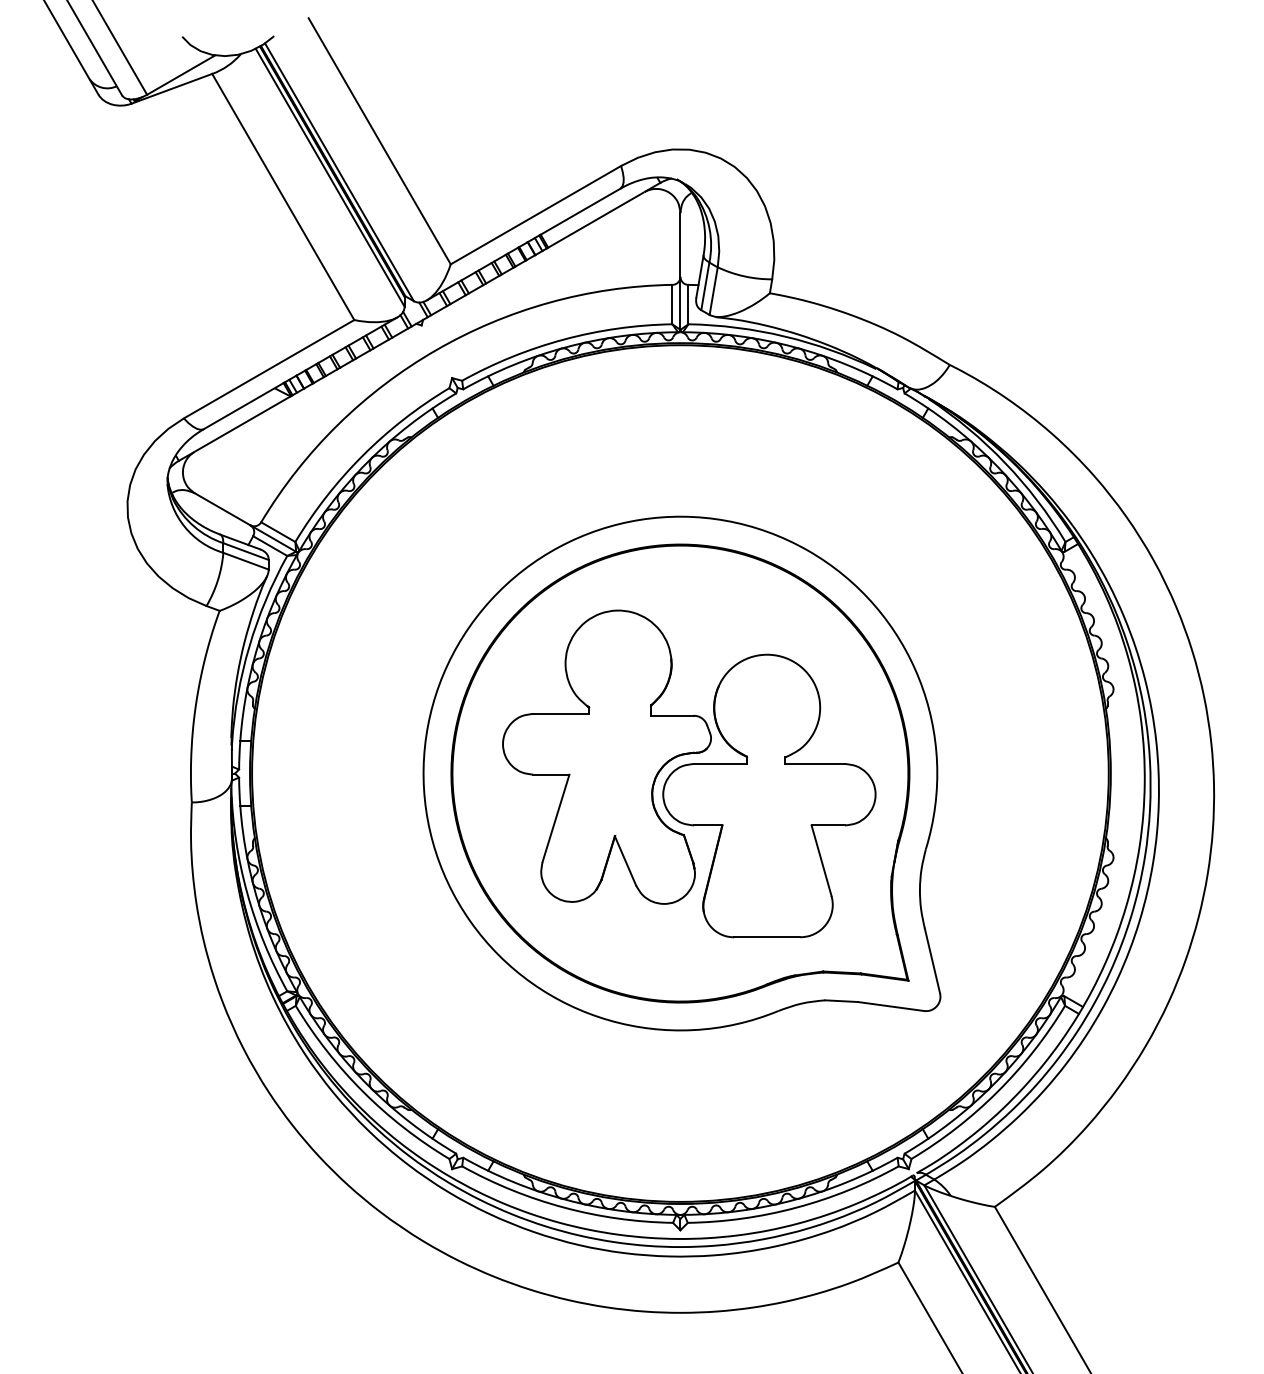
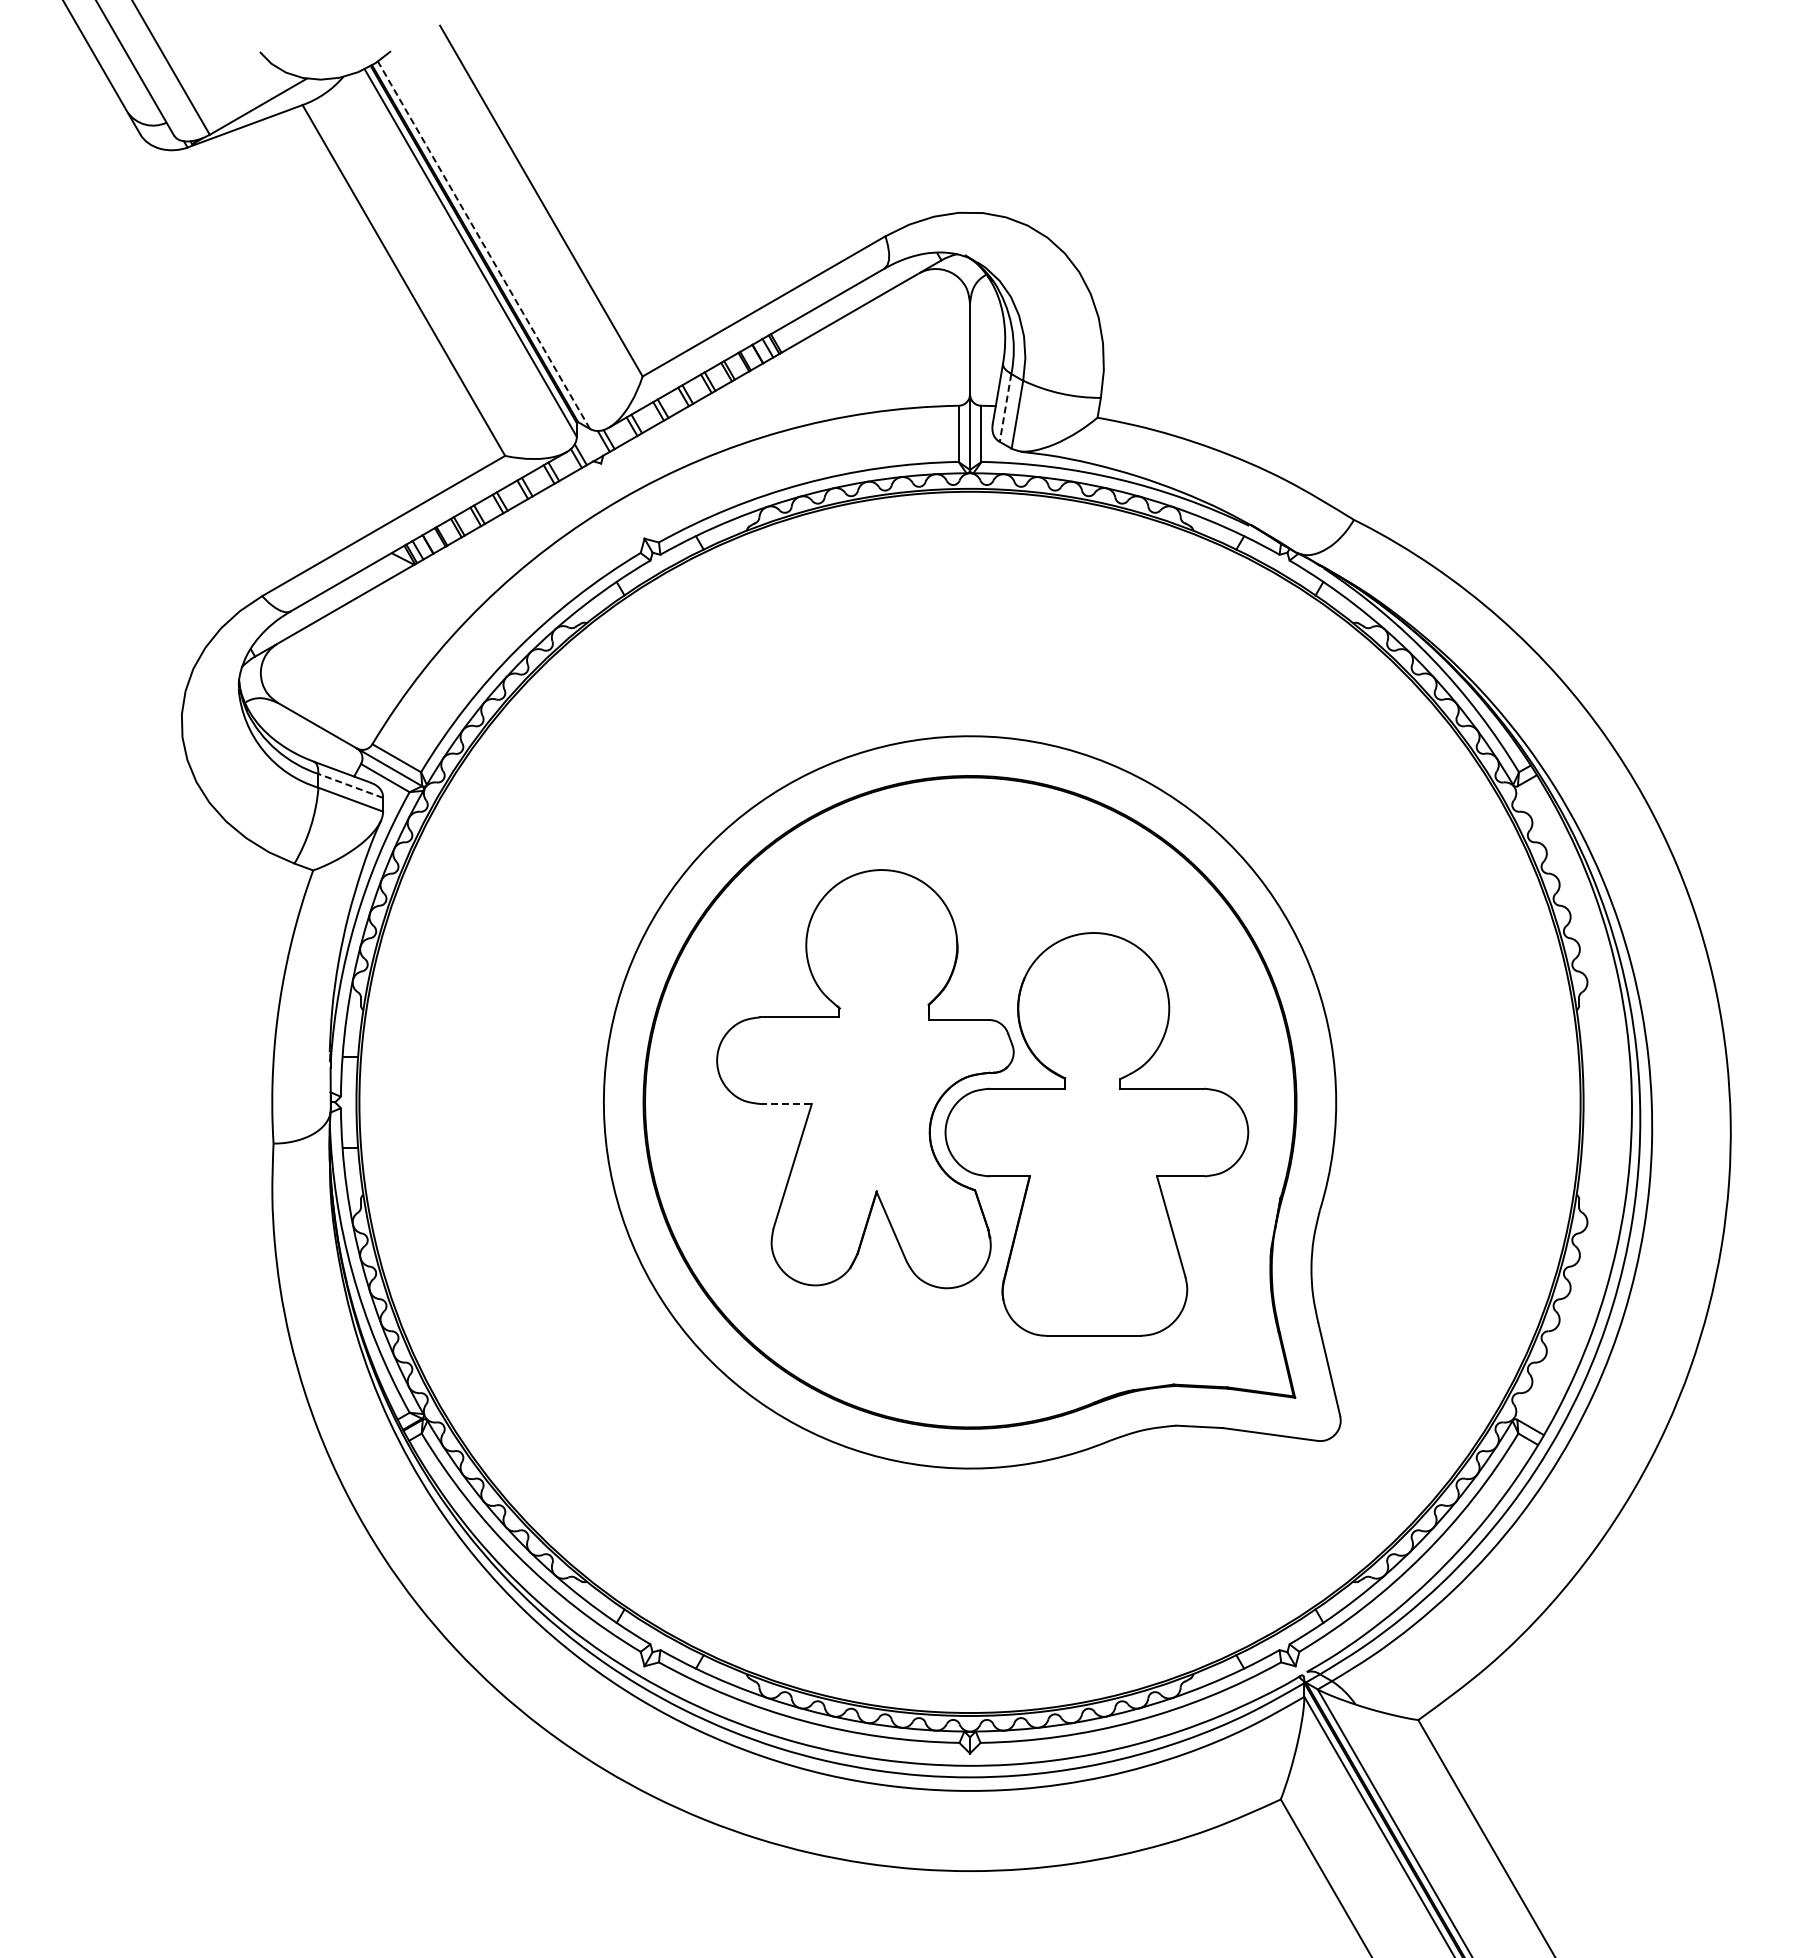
line: (339, 171) -> (483, 244), solid -> dashed
line: (705, 286) -> (1005, 408), solid -> dashed
line: (245, 551) -> (350, 785), solid -> dashed
line: (551, 775) -> (786, 1104), solid -> dashed

